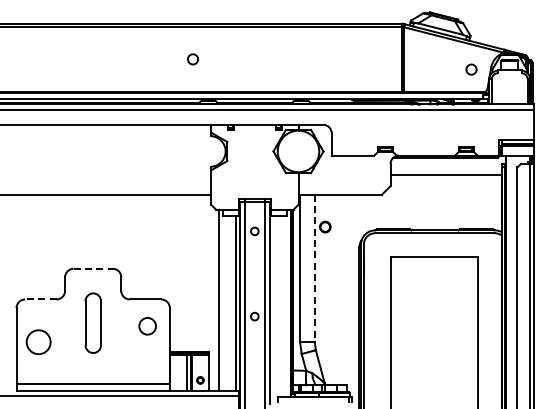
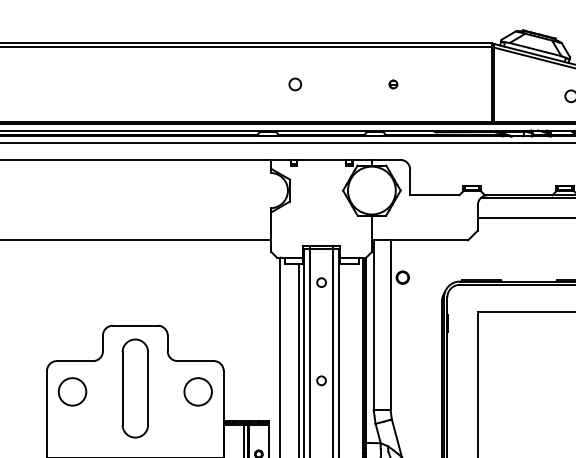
circle: (192, 59) -> (294, 84), moved
part: (317, 59) -> (393, 84), added
line: (93, 268) -> (135, 325), dashed -> solid
line: (314, 268) -> (390, 325), dashed -> solid
line: (40, 299) -> (74, 361), dashed -> solid
part: (93, 322) -> (135, 387), size x1.43
circle: (147, 326) -> (197, 392), size x1.43
circle: (38, 342) -> (72, 392), moved

